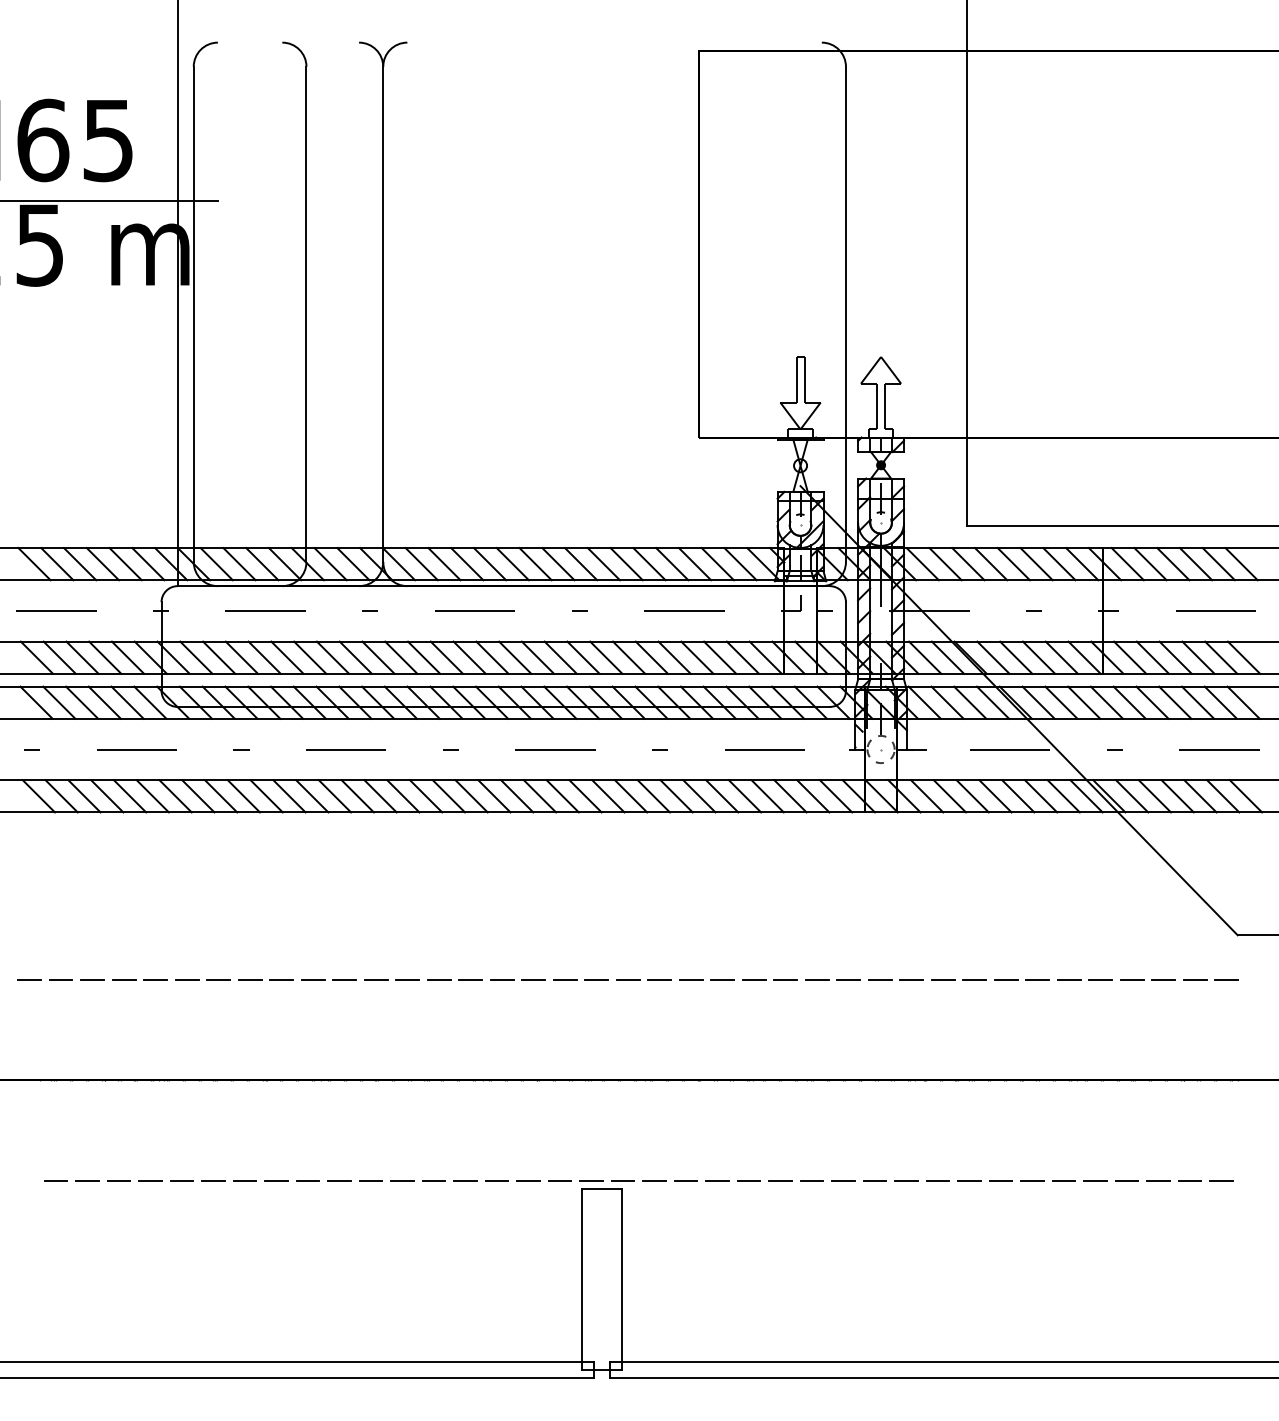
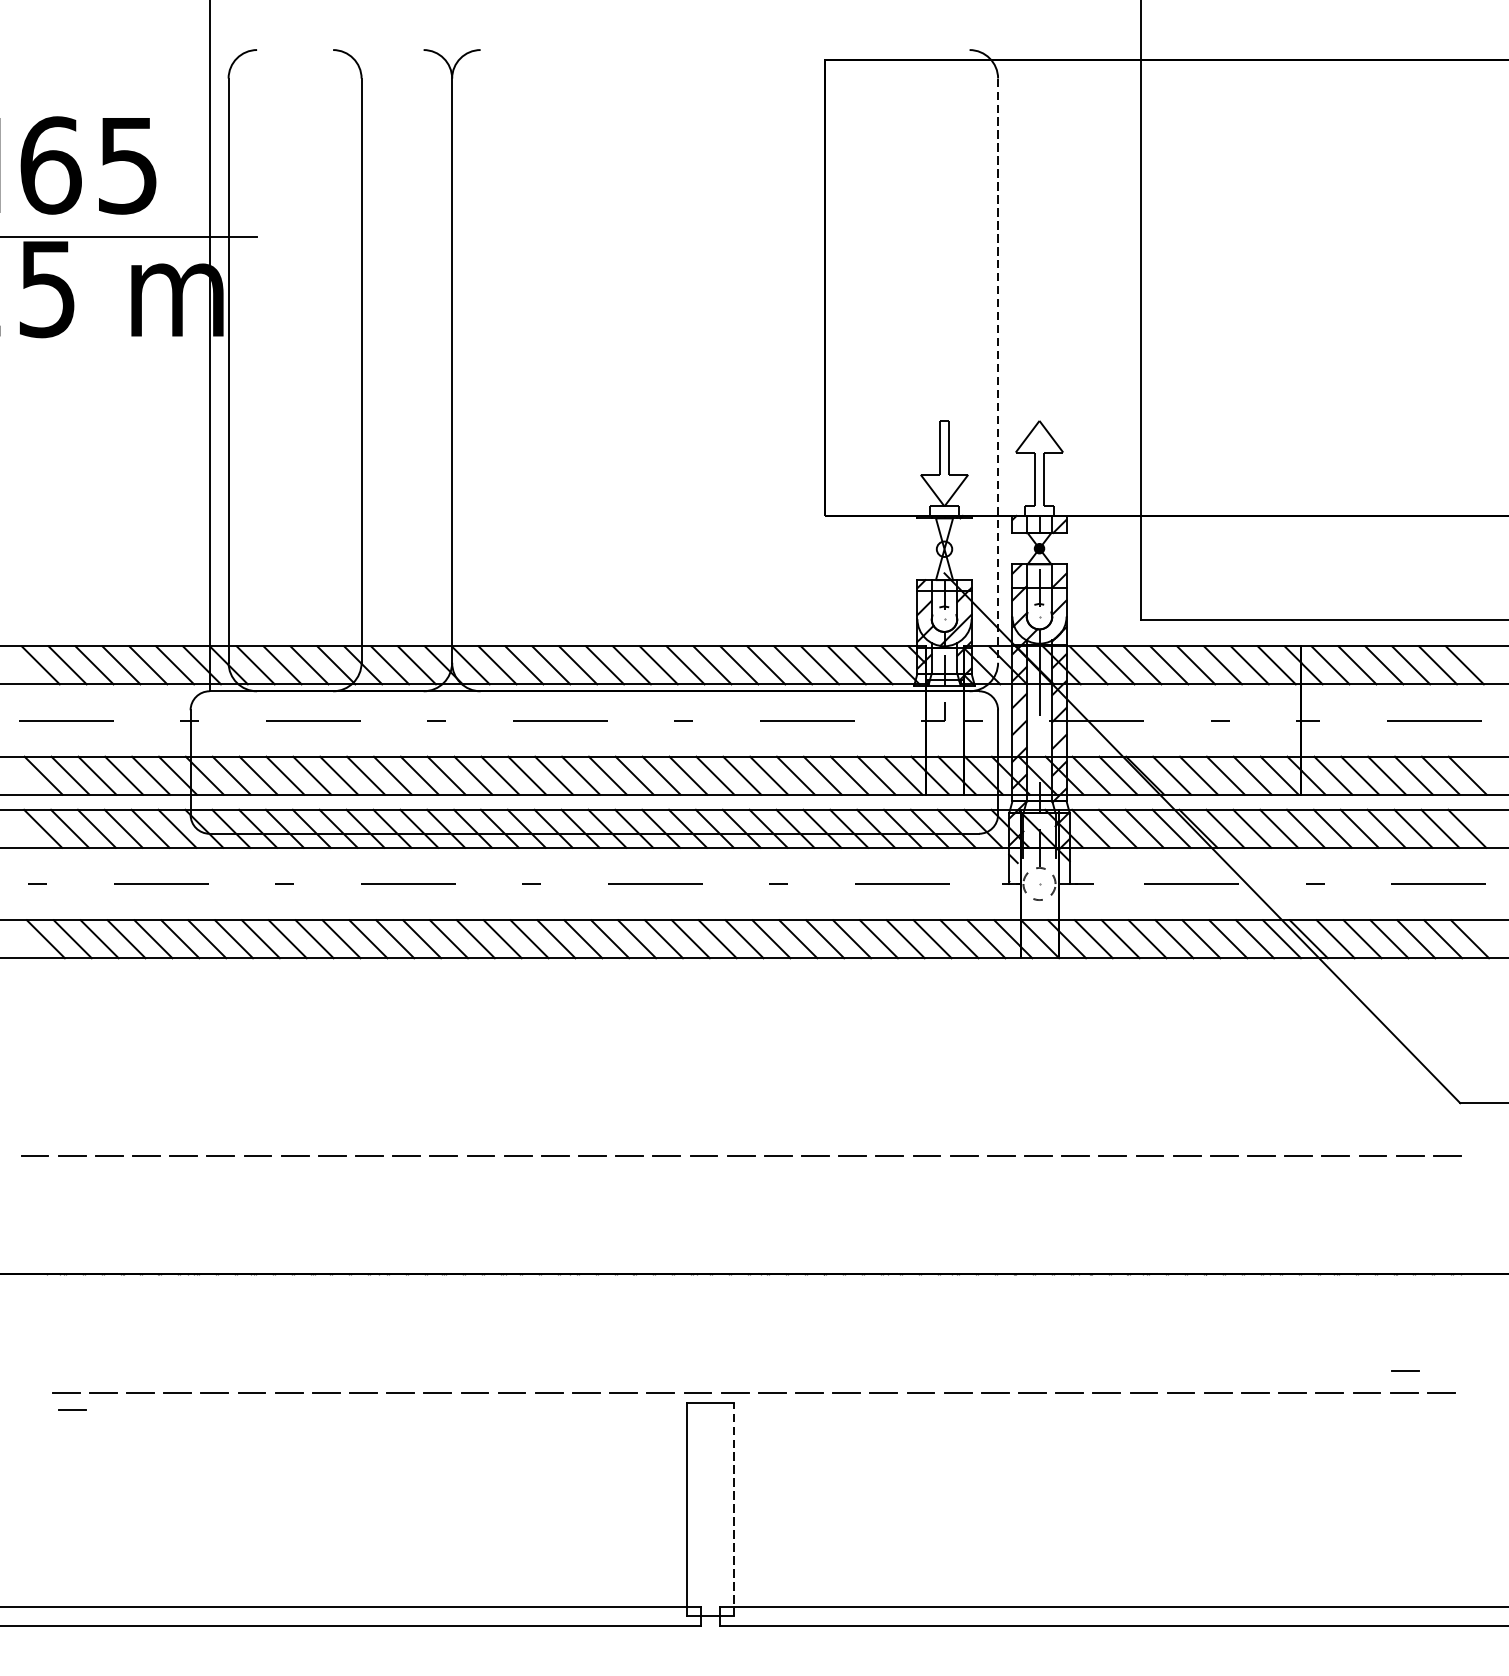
line: (845, 314) -> (997, 370), solid -> dashed
line: (1191, 1161) -> (1405, 1370), added
line: (61, 1194) -> (72, 1409), added
line: (622, 1279) -> (734, 1509), solid -> dashed

